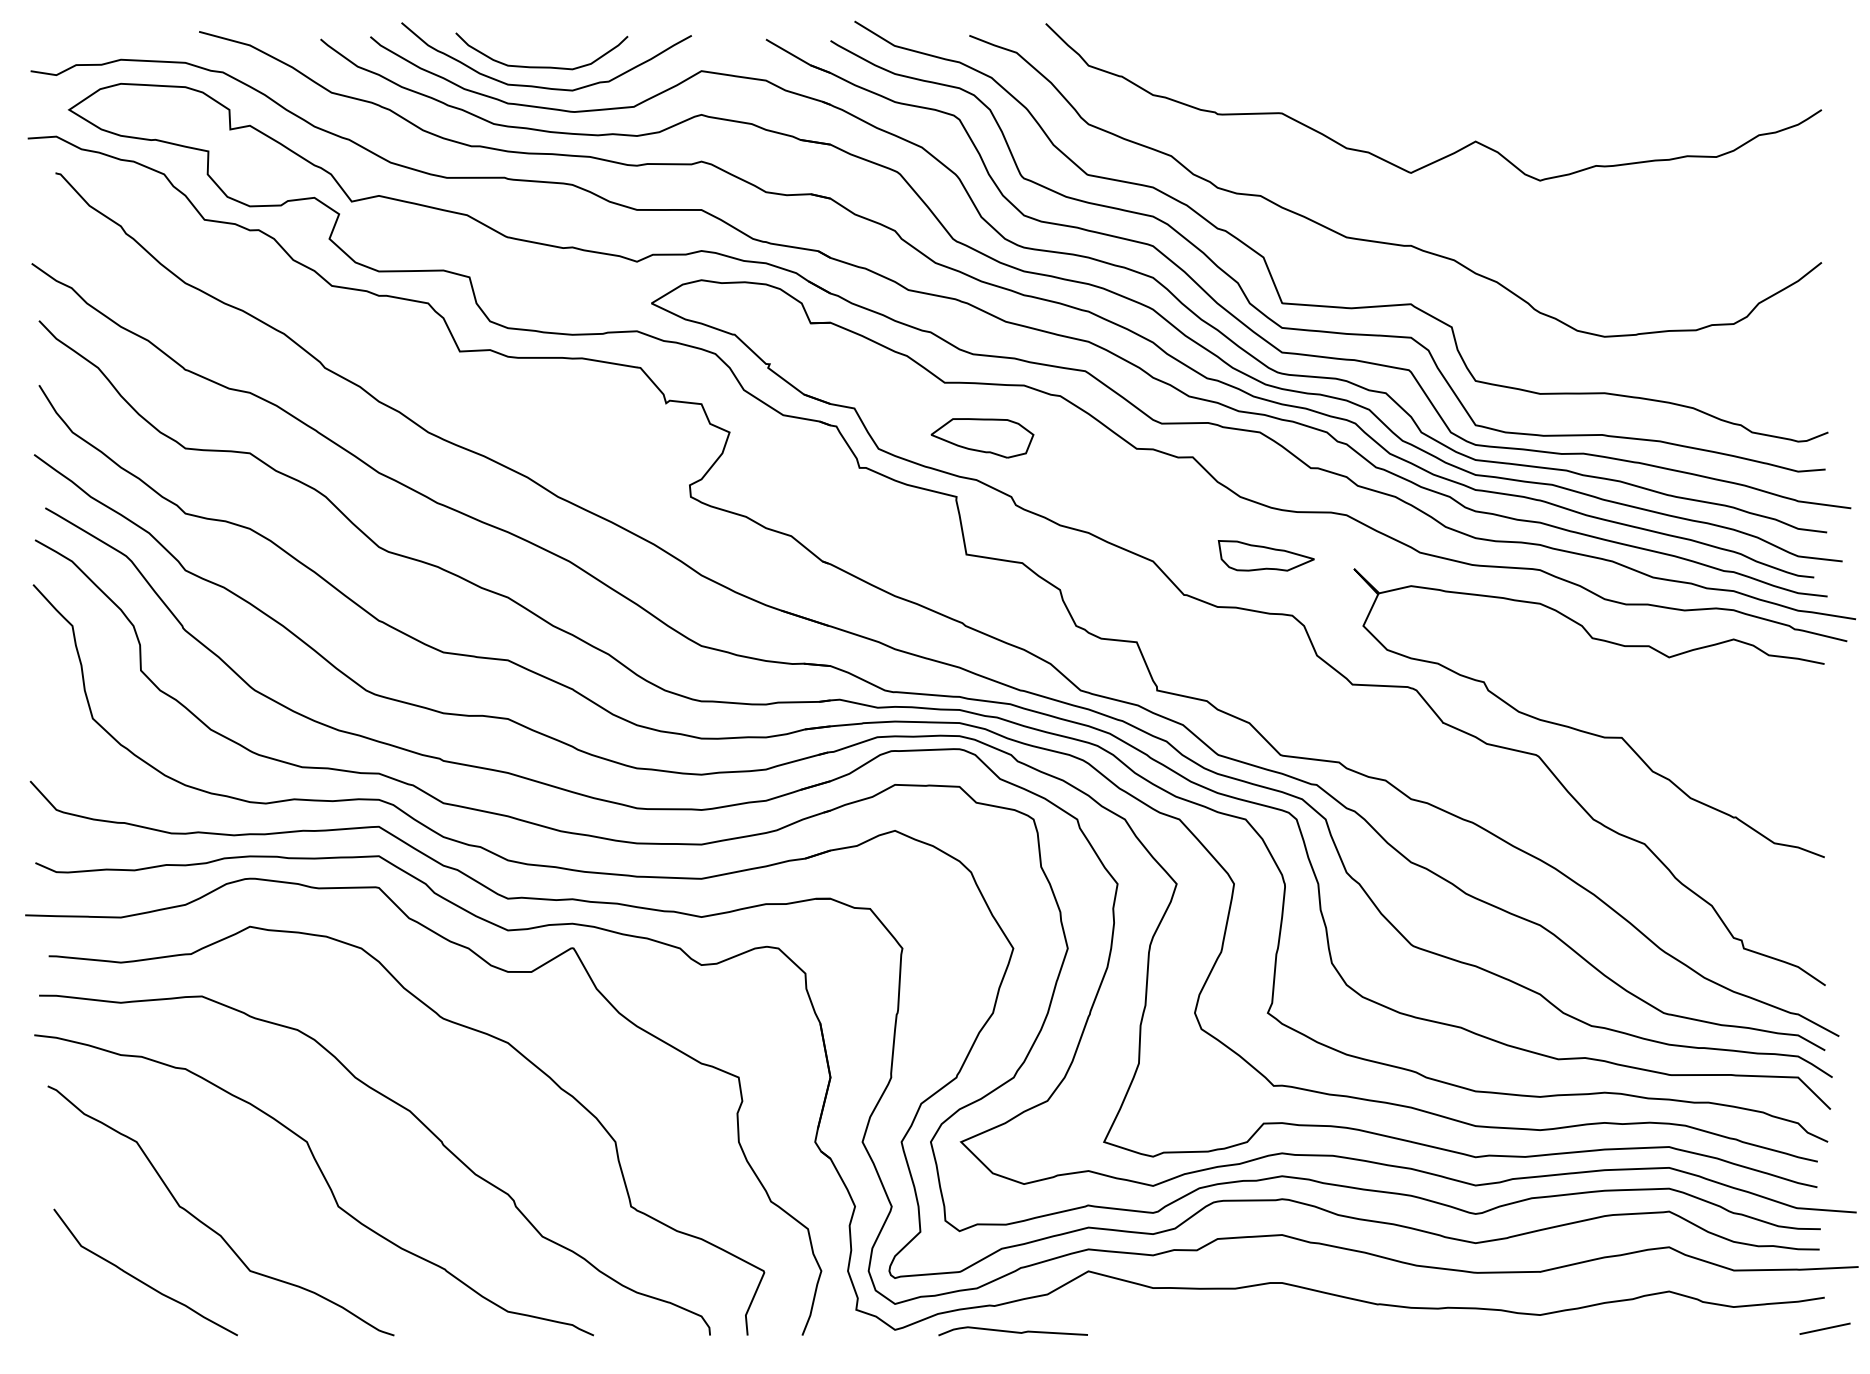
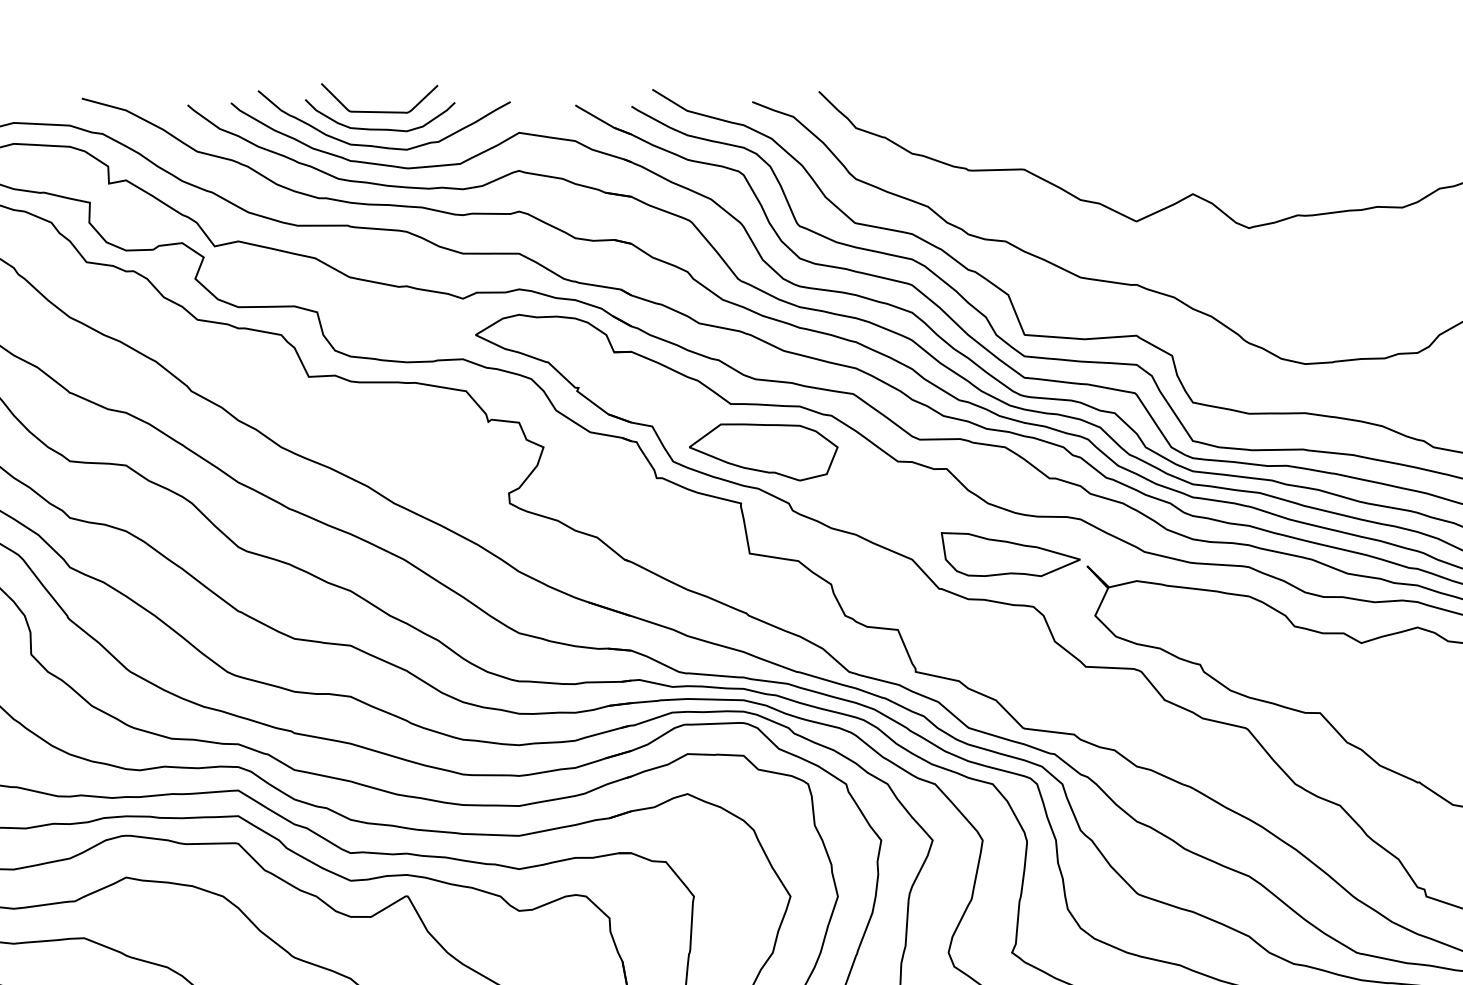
curve: (541, 46) -> (379, 111), added
part: (982, 438) -> (763, 452), size x1.67
part: (1266, 555) -> (1010, 554), size x1.67

